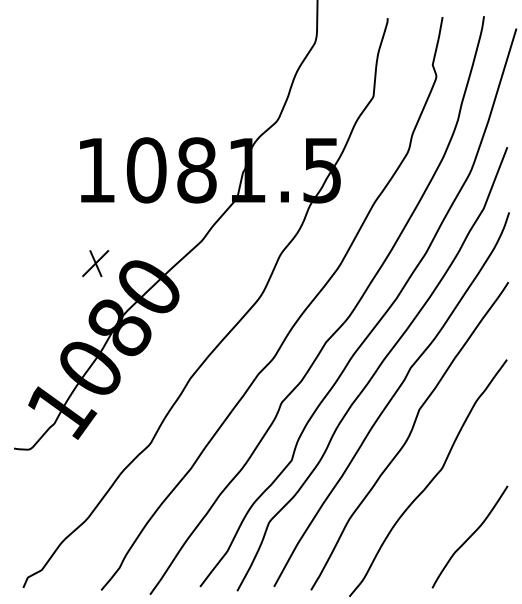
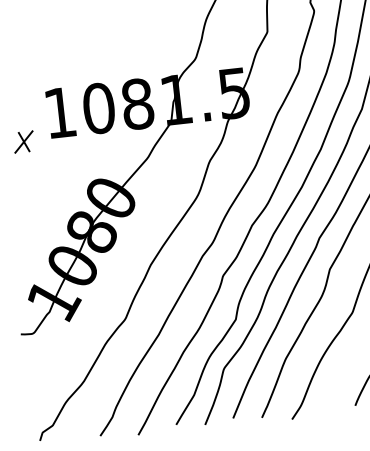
part: (95, 263) -> (23, 142), moved

